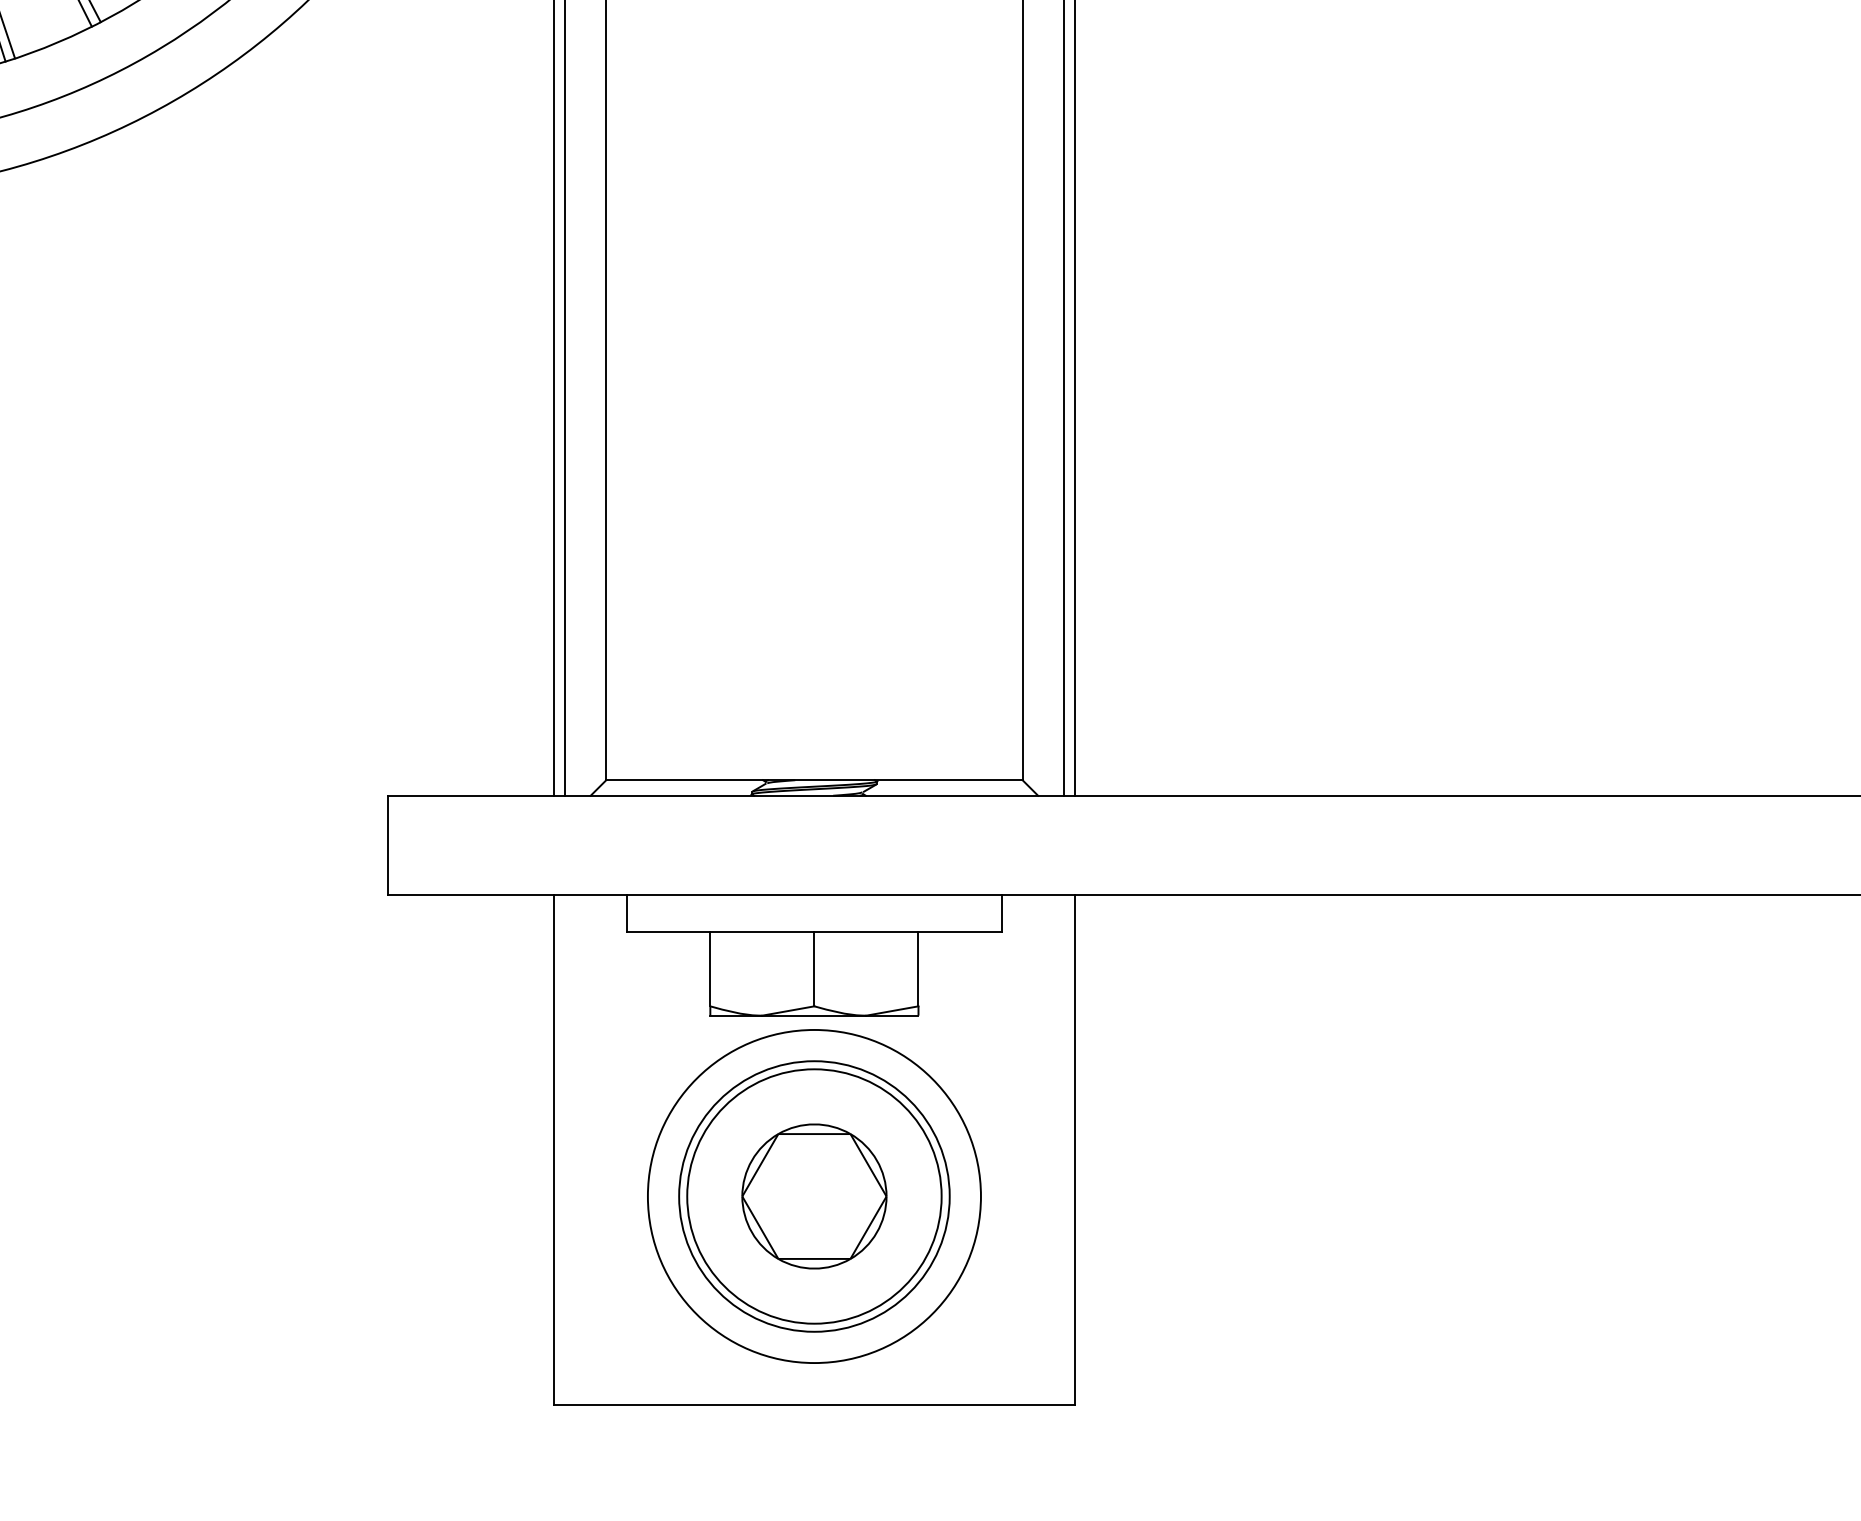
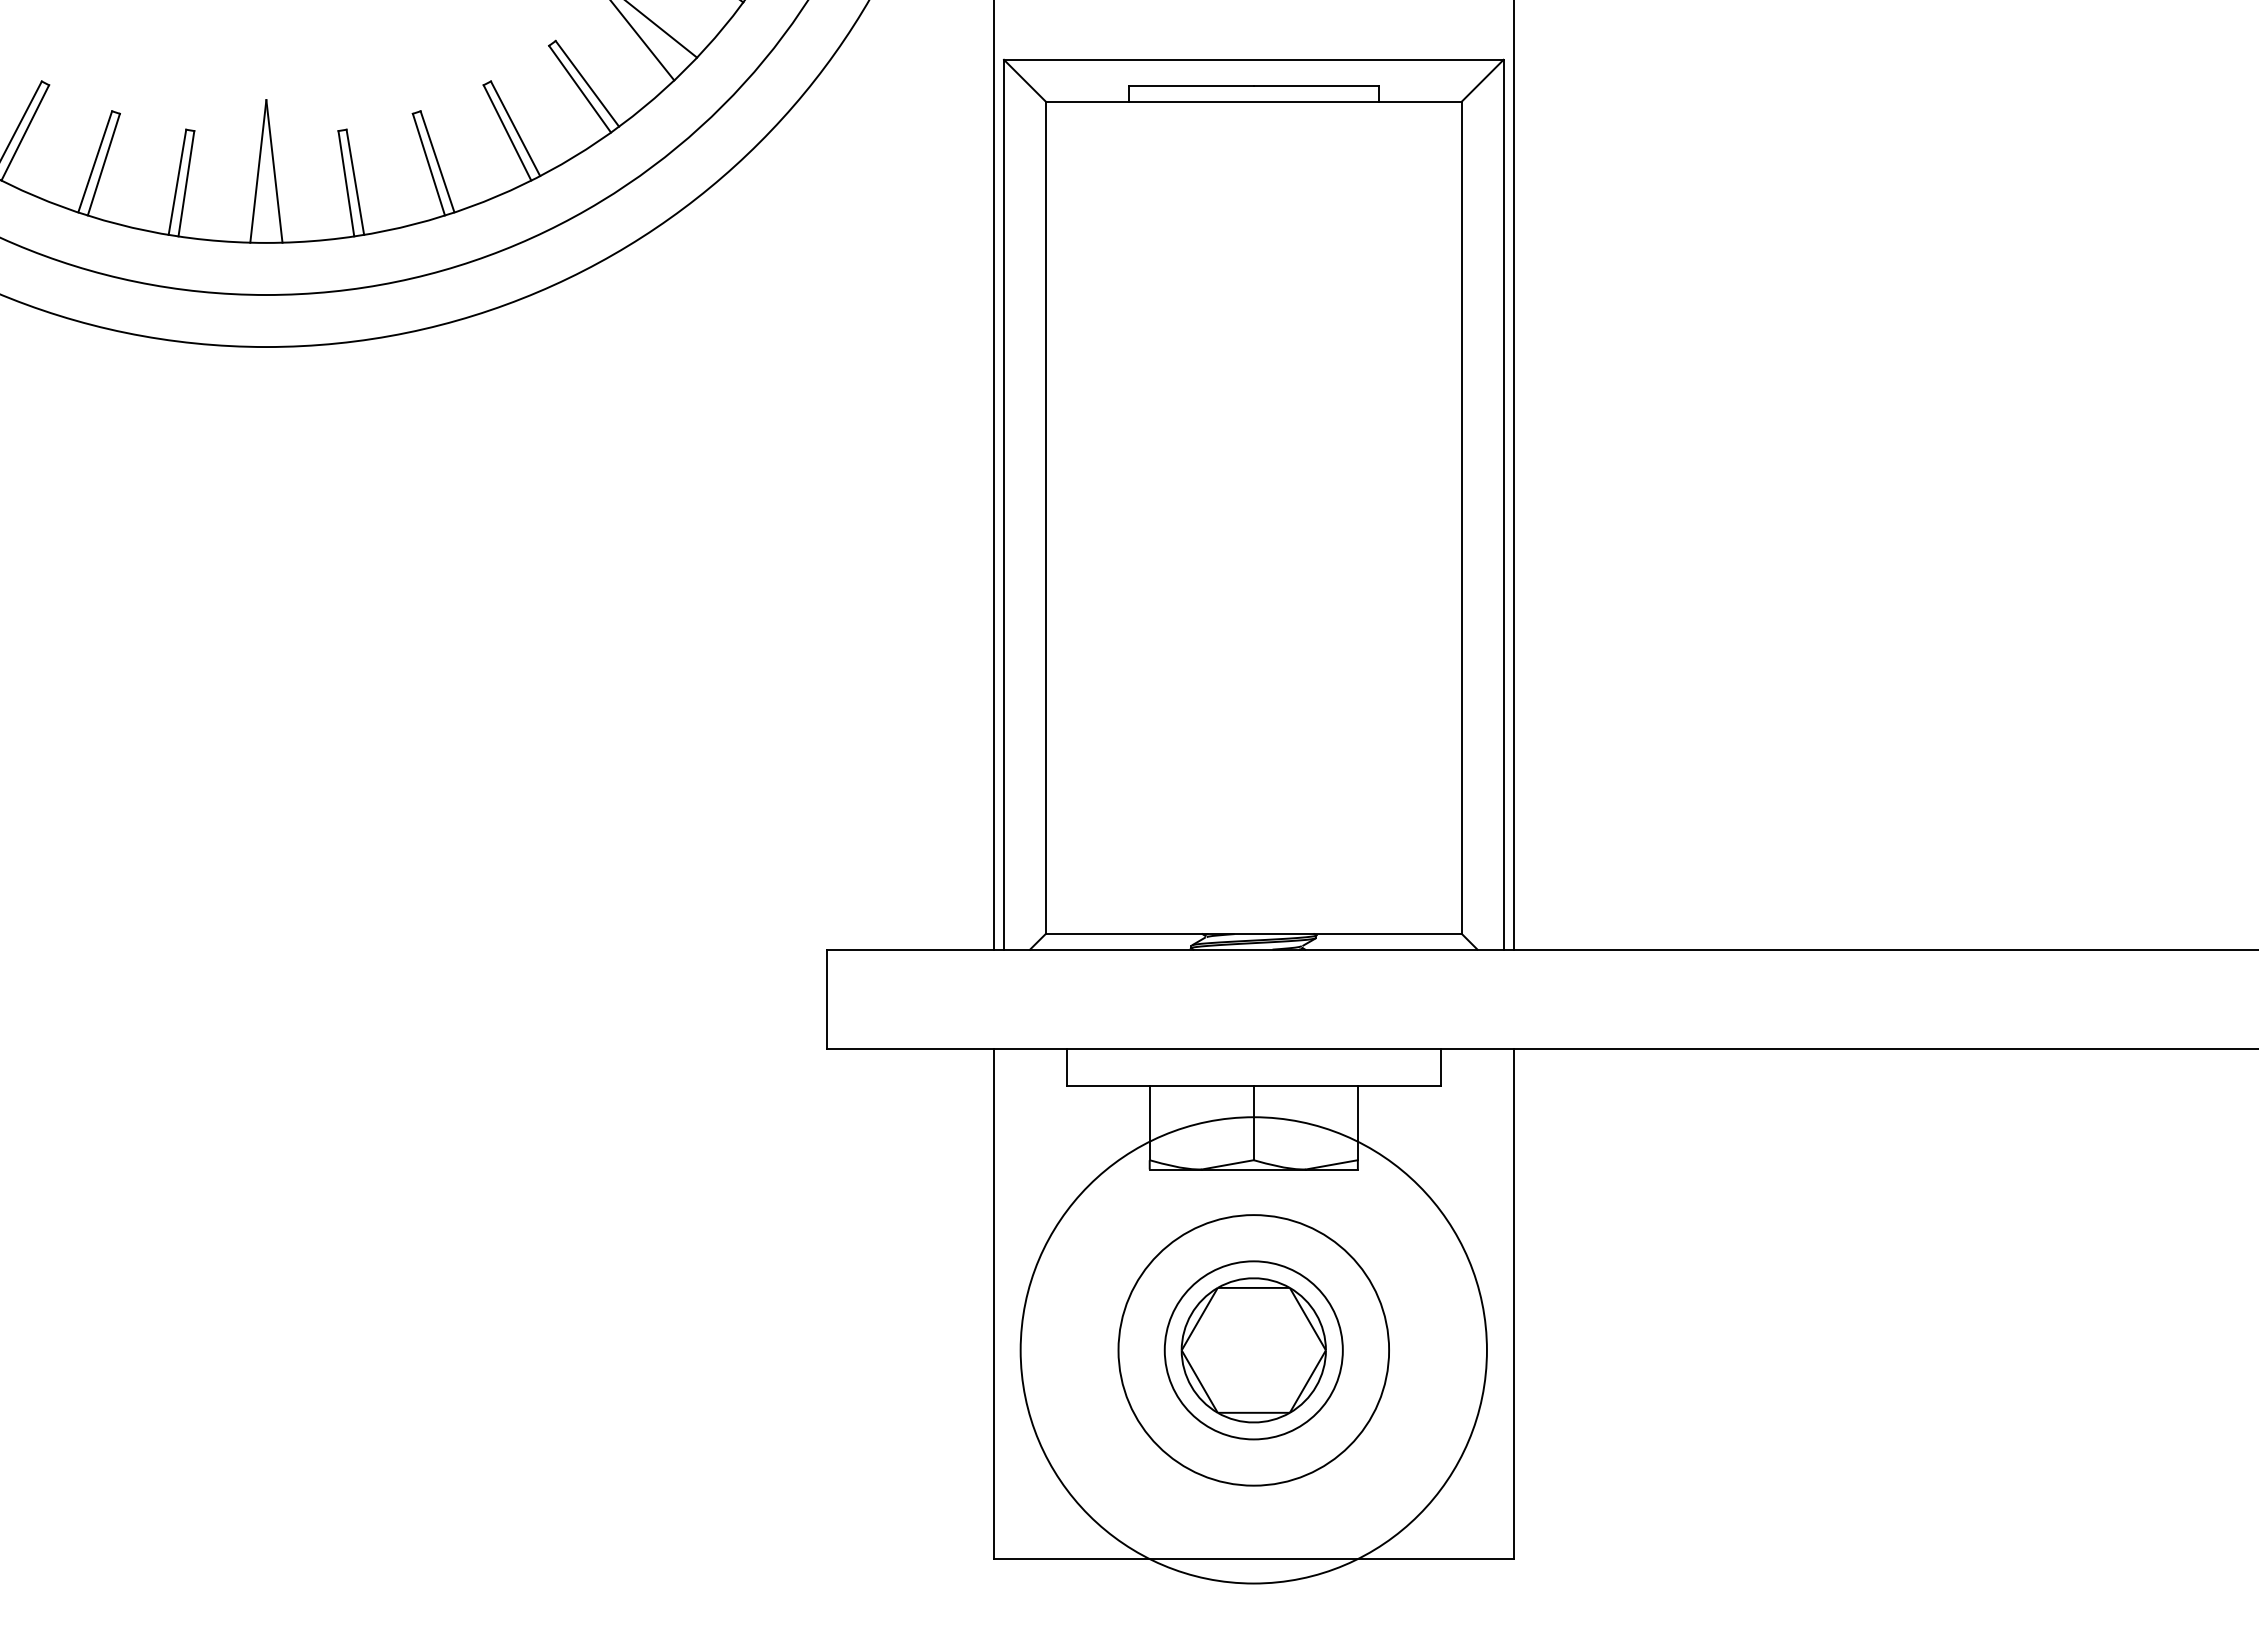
circle: (814, 1195) -> (1253, 1349), size x1.4
circle: (814, 1196) -> (1253, 1350), size x0.7

